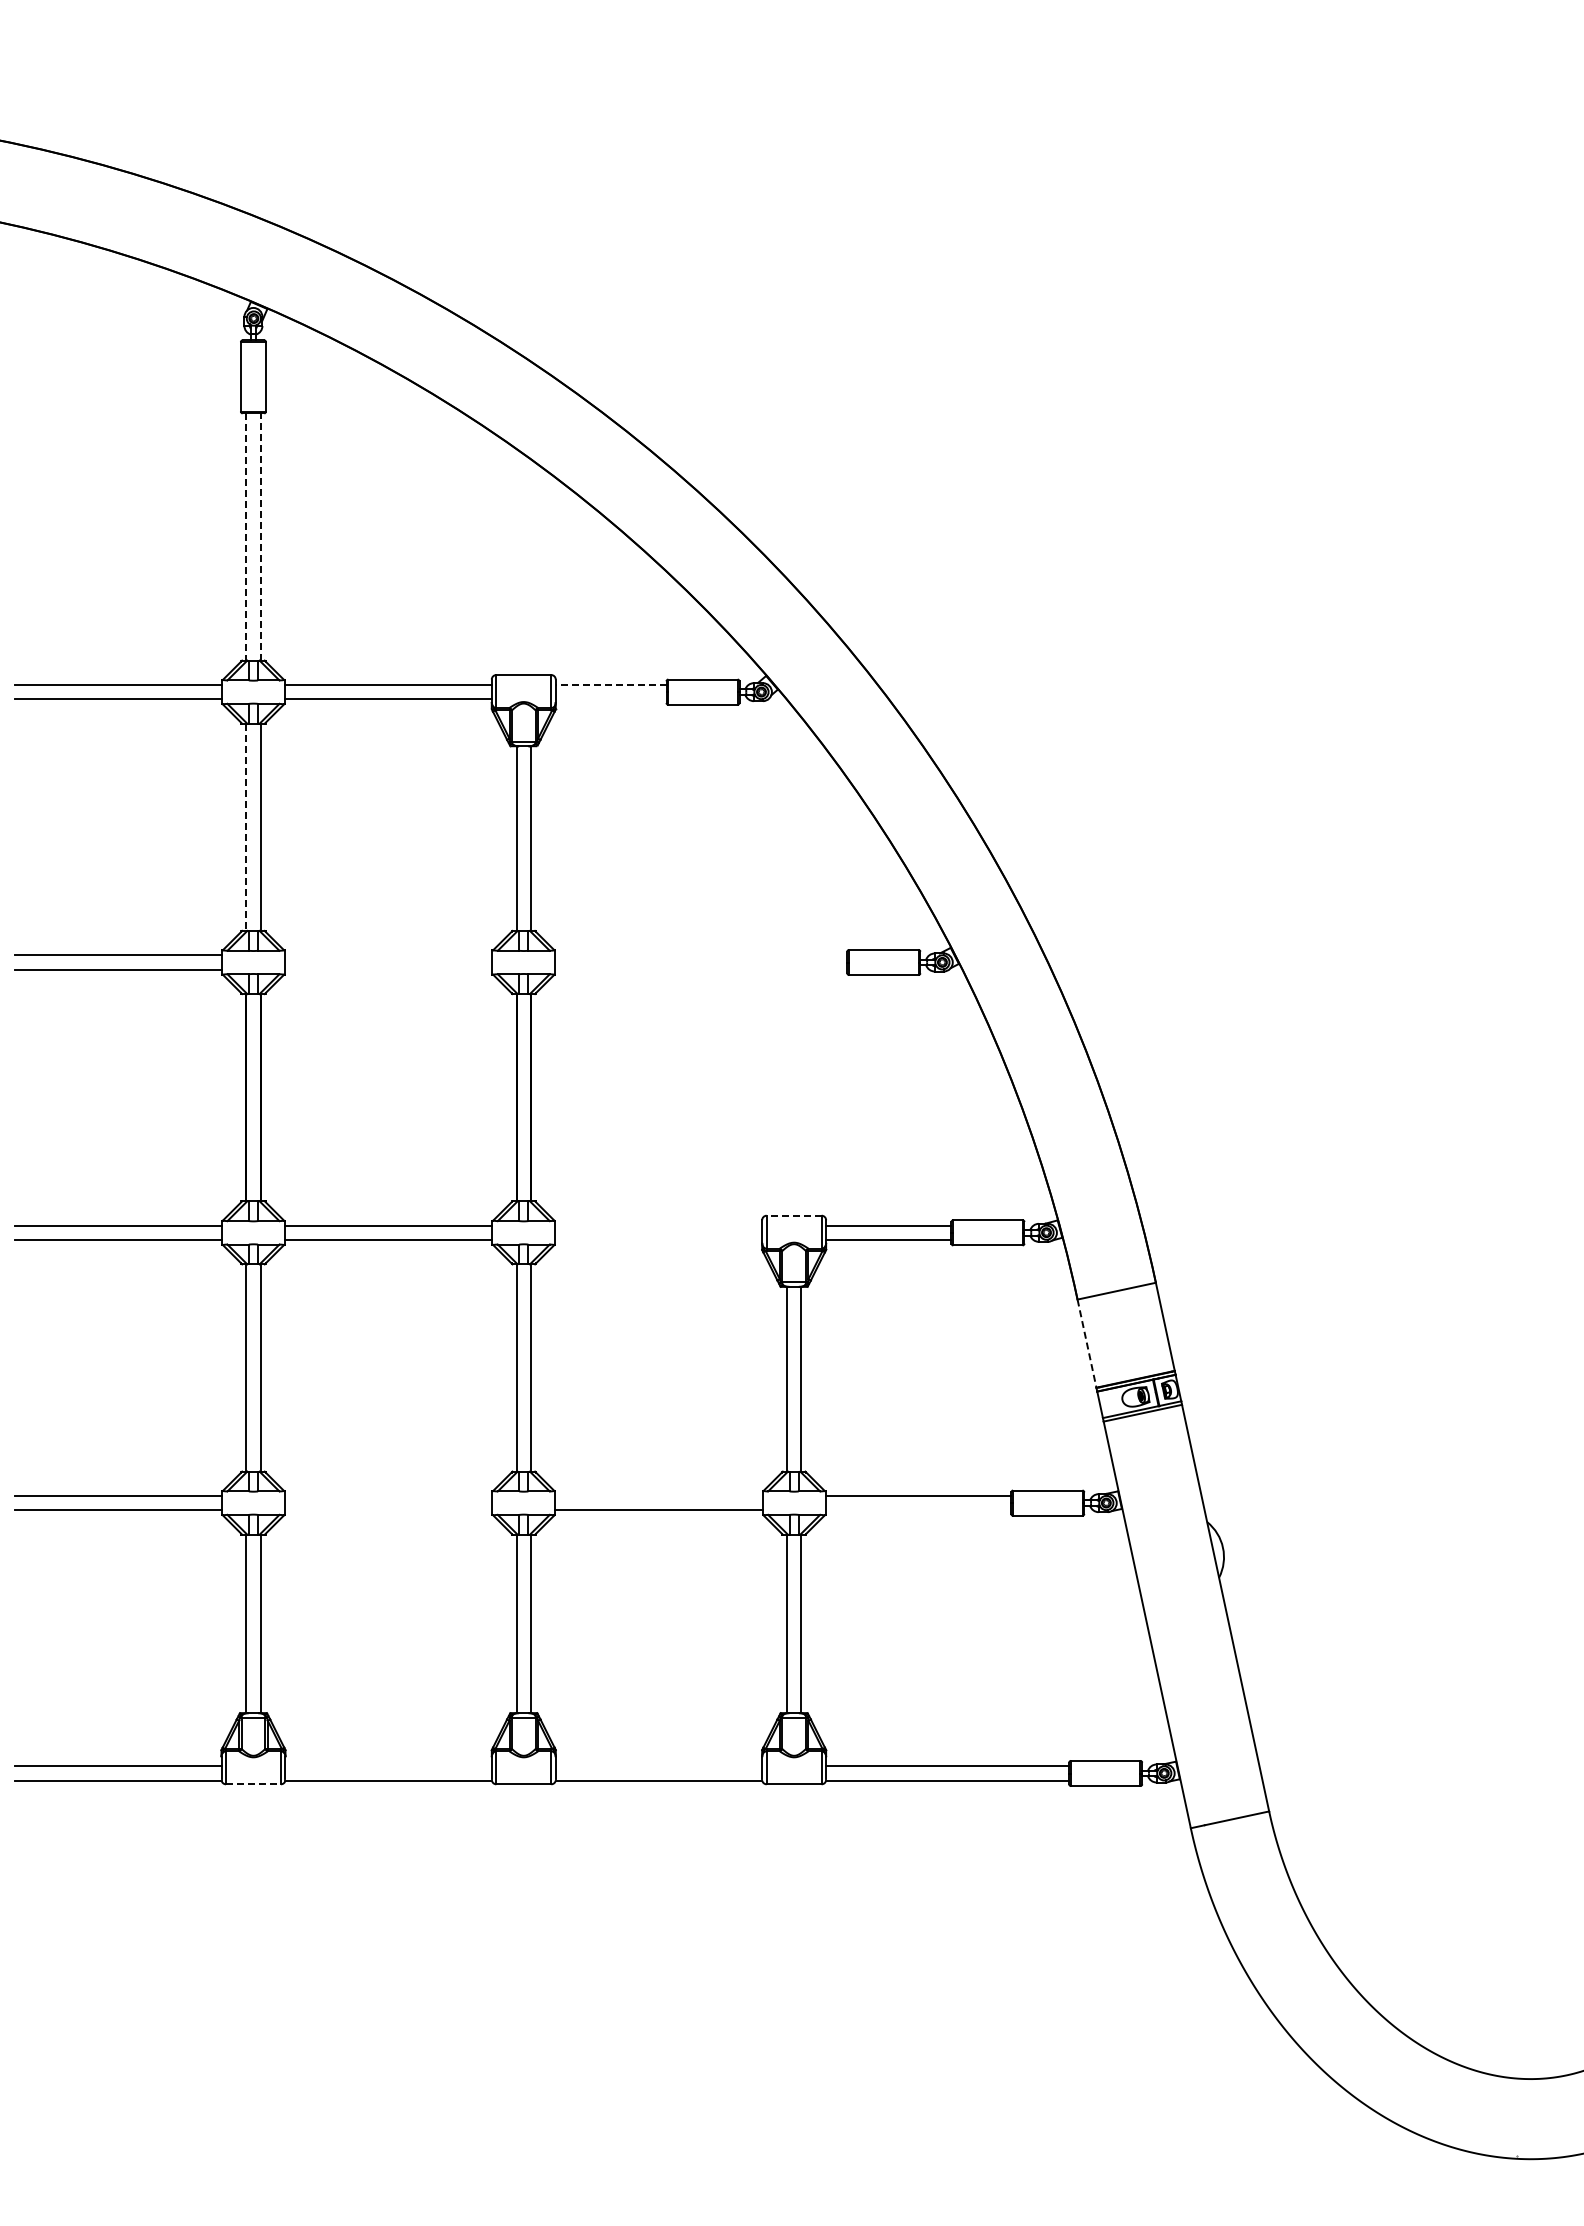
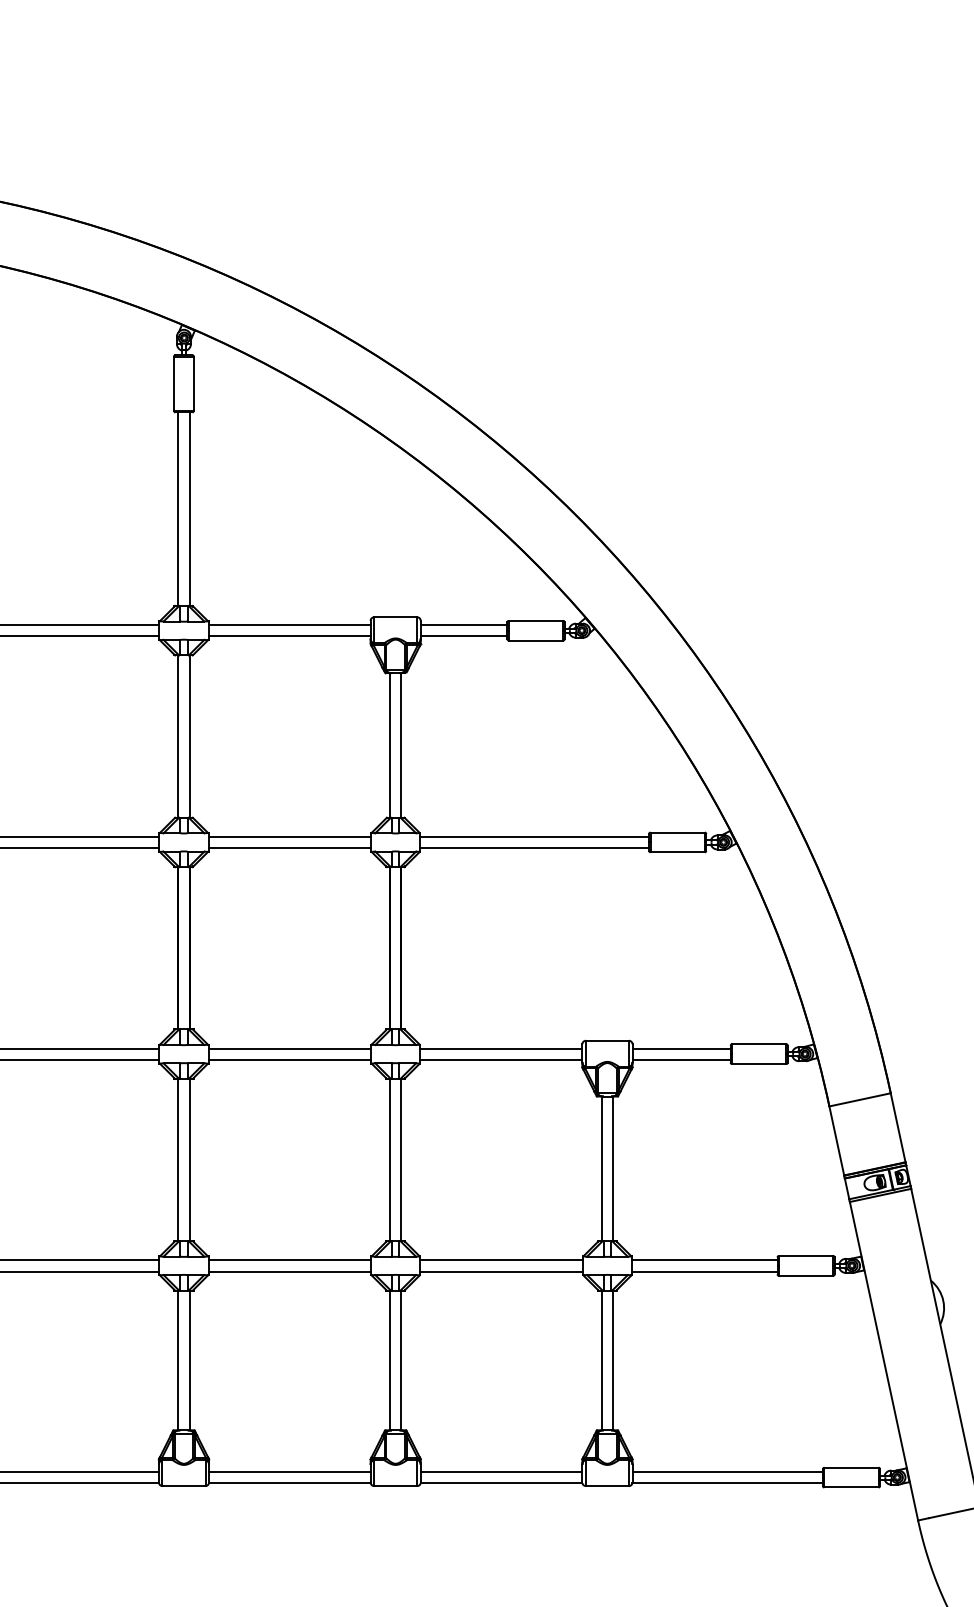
line: (246, 537) -> (178, 509), dashed -> solid
line: (260, 537) -> (189, 509), dashed -> solid
line: (610, 684) -> (463, 624), dashed -> solid
line: (610, 699) -> (463, 636), added
line: (246, 827) -> (178, 736), dashed -> solid
line: (388, 955) -> (289, 836), added
line: (701, 955) -> (534, 836), added
line: (388, 969) -> (289, 847), added
line: (701, 969) -> (534, 847), added
line: (793, 1215) -> (606, 1040), dashed -> solid
line: (658, 1225) -> (501, 1048), added
line: (658, 1240) -> (501, 1060), added
line: (1087, 1344) -> (837, 1141), dashed -> solid
line: (388, 1495) -> (289, 1259), added
line: (658, 1495) -> (501, 1259), added
line: (388, 1510) -> (289, 1271), added
line: (918, 1510) -> (704, 1271), added
line: (388, 1766) -> (289, 1472), added
line: (658, 1766) -> (501, 1472), added
line: (253, 1784) -> (184, 1486), dashed -> solid

